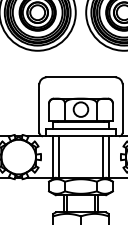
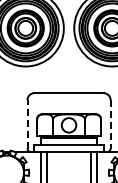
line: (39, 108) -> (27, 124), solid -> dashed
line: (122, 109) -> (110, 125), solid -> dashed

